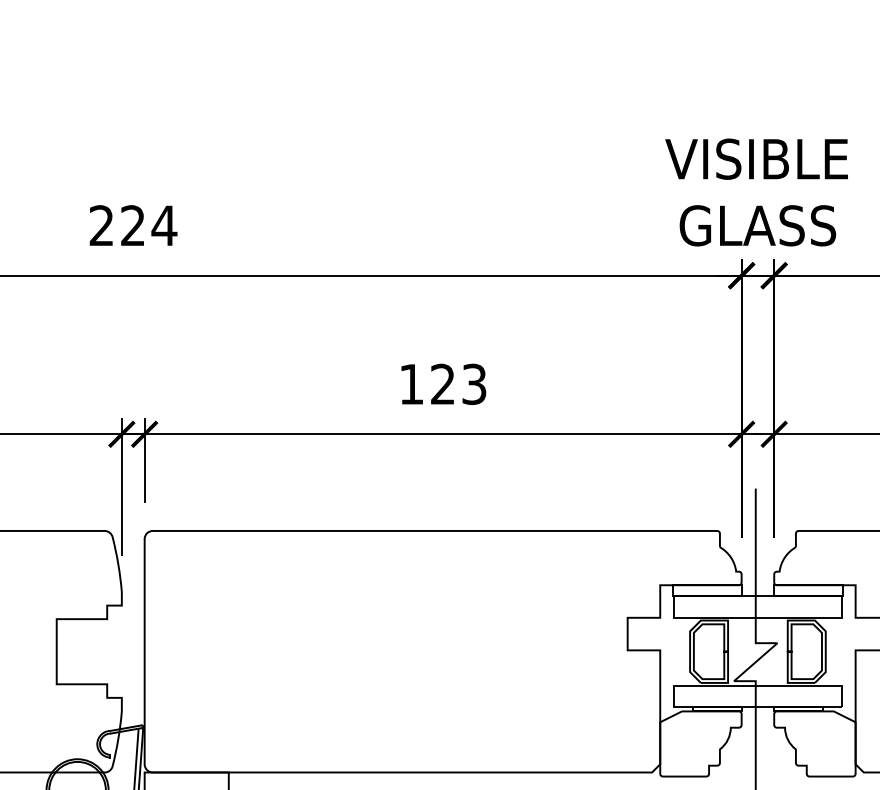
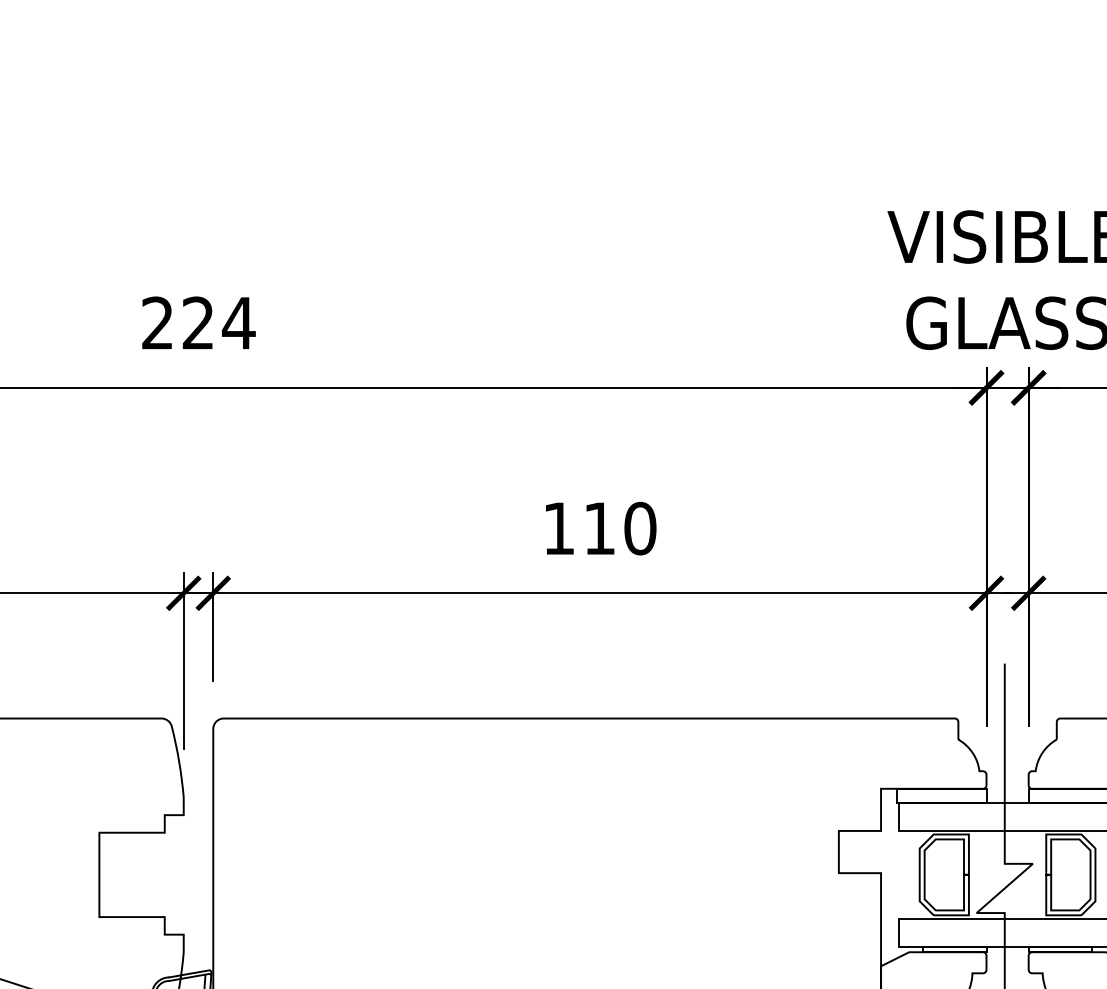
text: (458, 384) -> (619, 528), 123 -> 110

